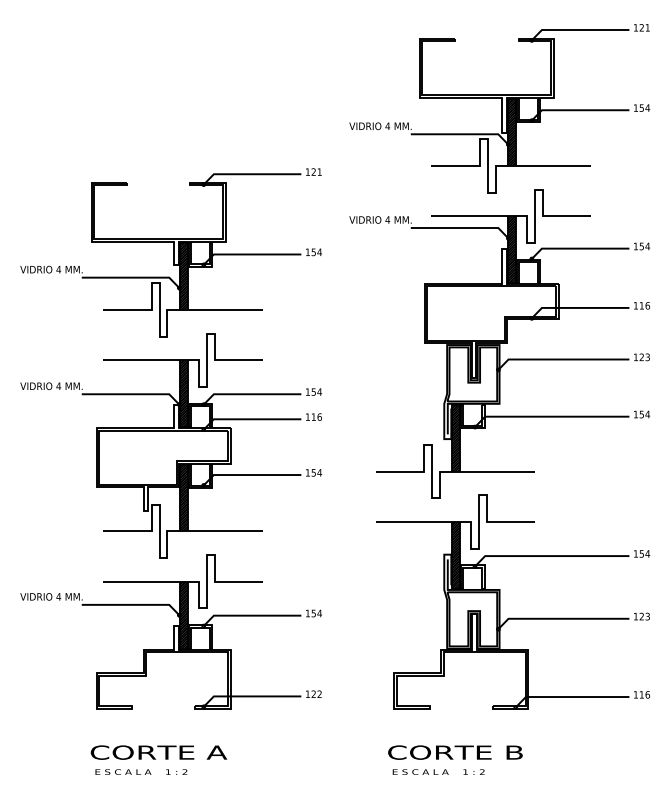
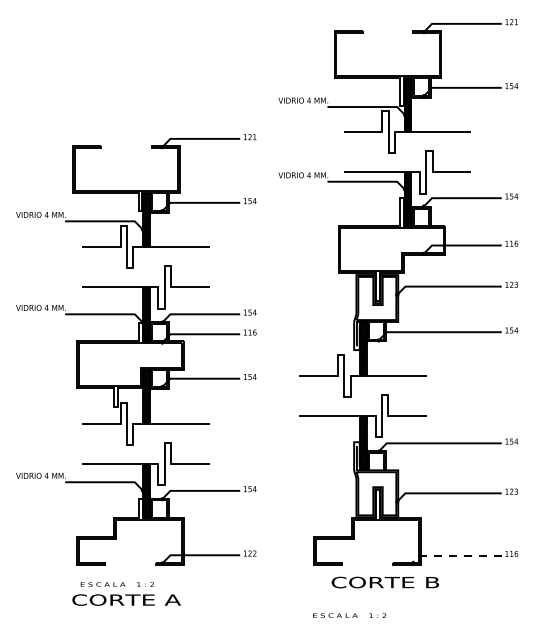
line: (569, 697) -> (453, 556), solid -> dashed
text: (455, 752) -> (385, 582), moved
text: (141, 771) -> (117, 584), moved

